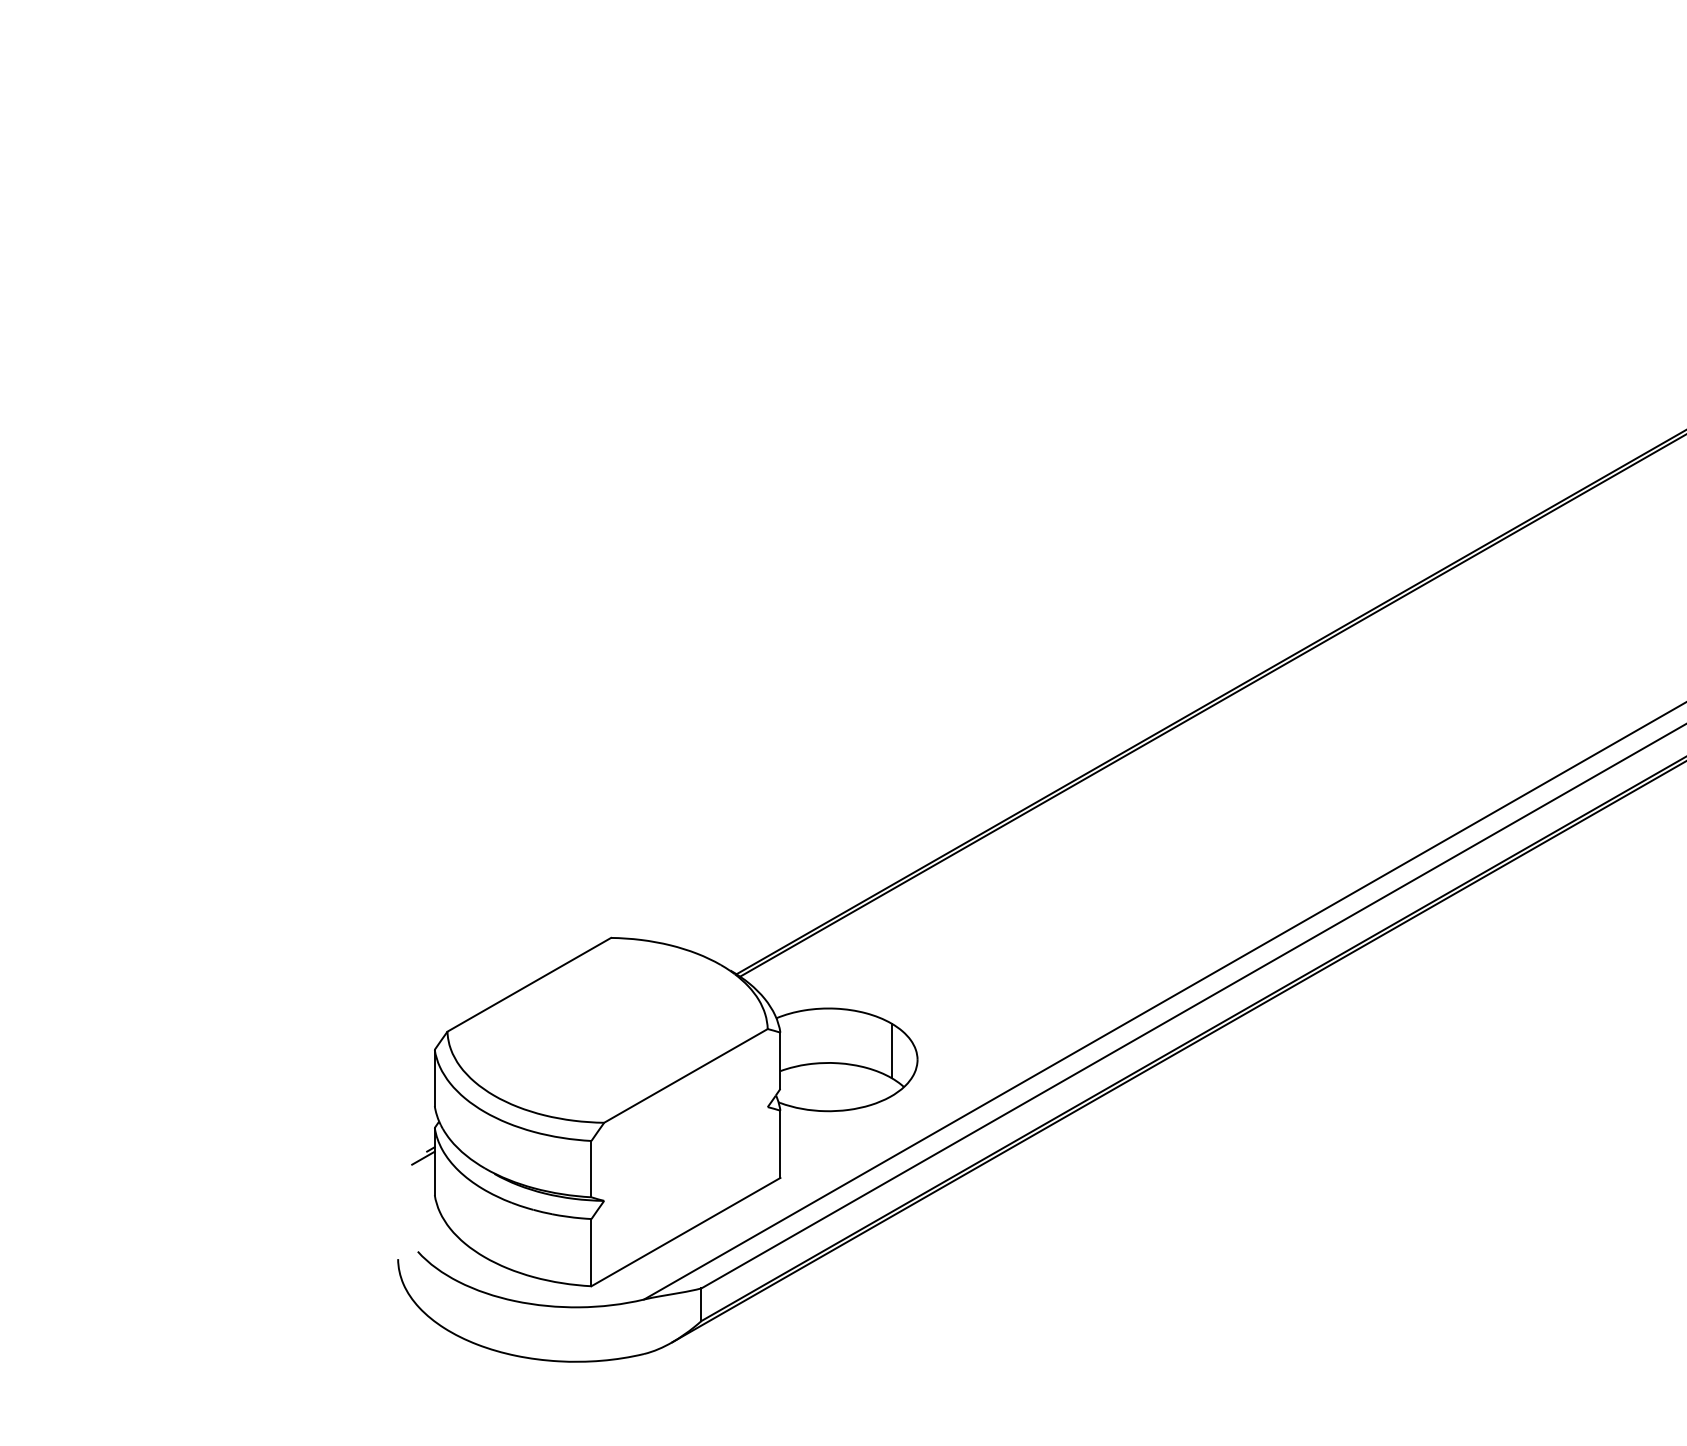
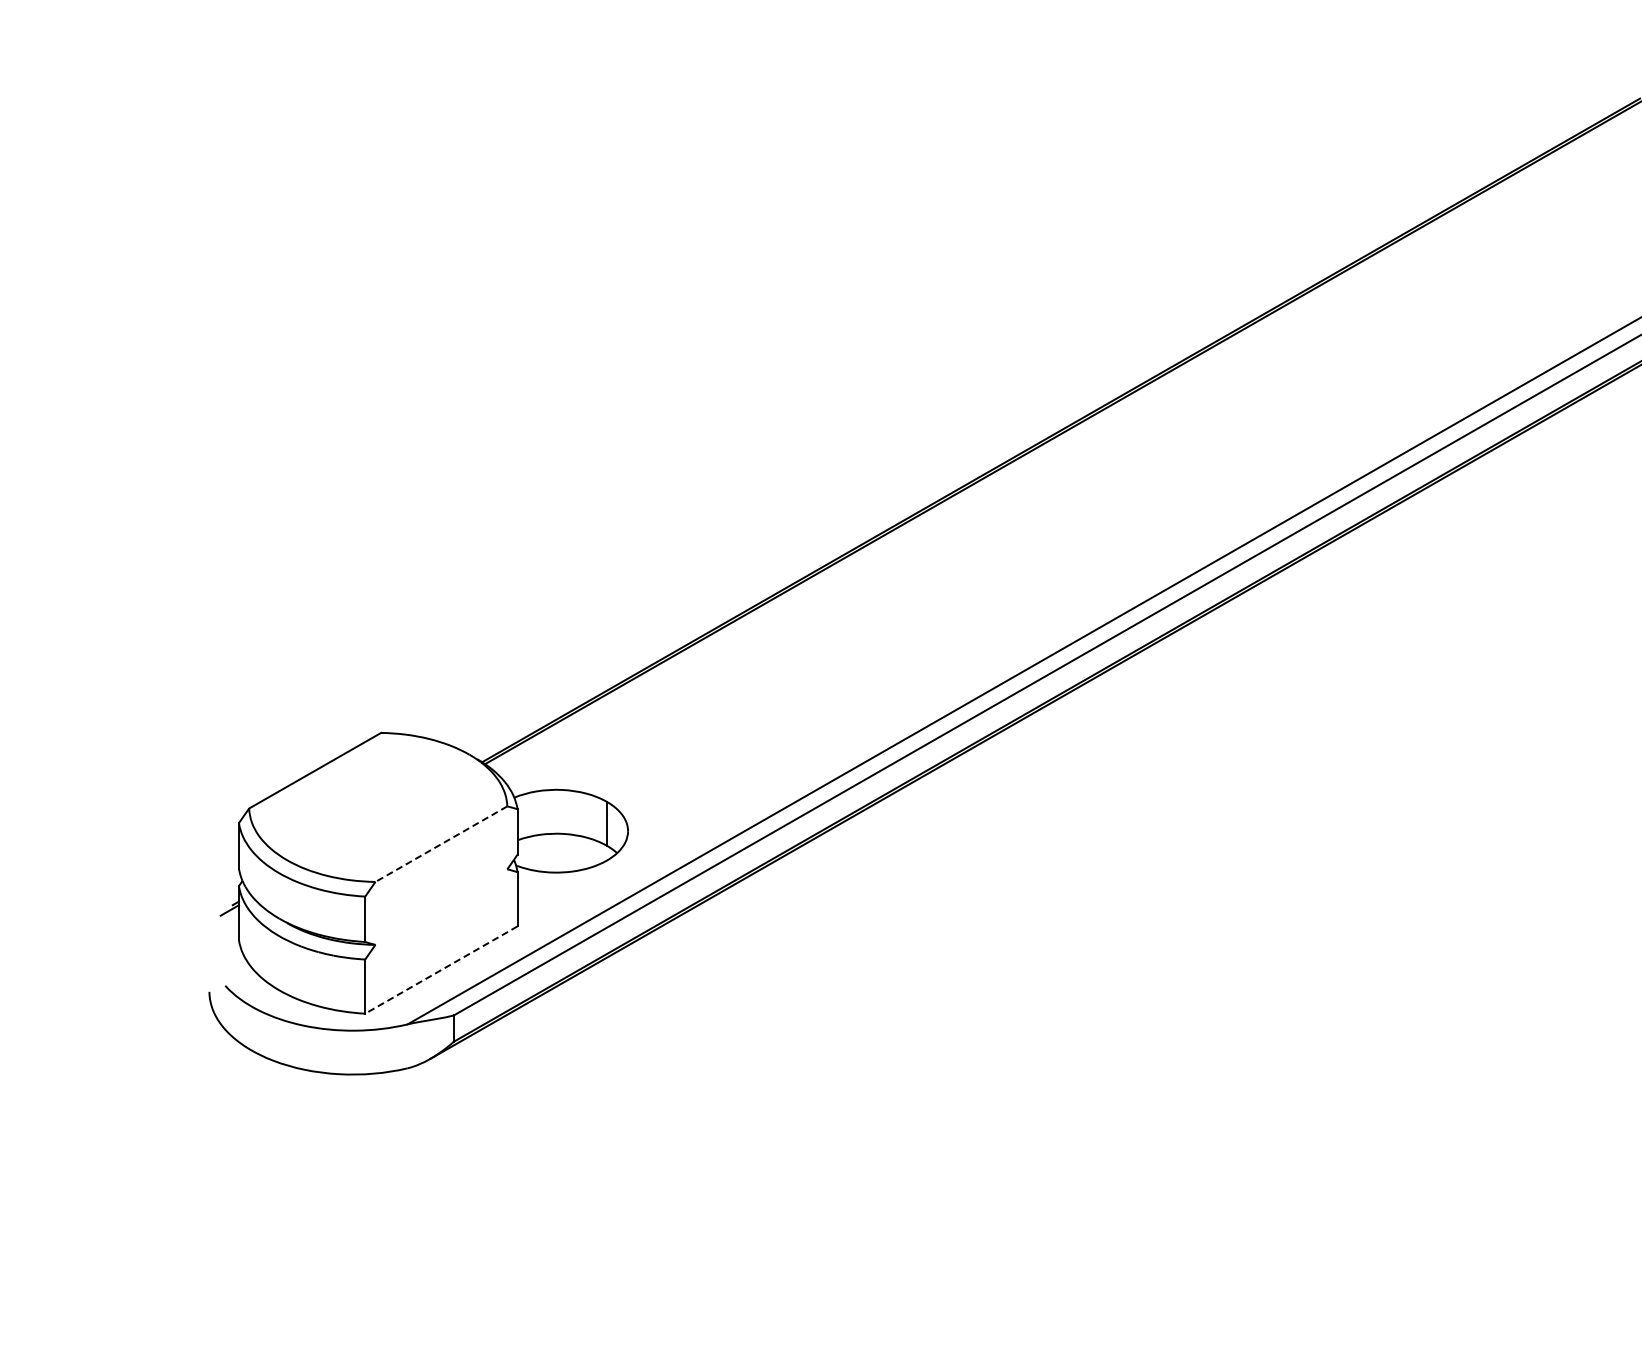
line: (686, 1076) -> (441, 844), solid -> dashed
line: (686, 1232) -> (441, 970), solid -> dashed

